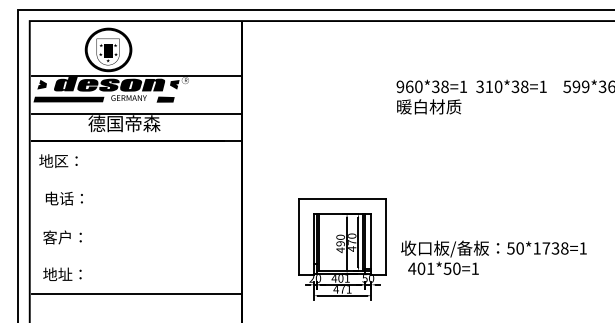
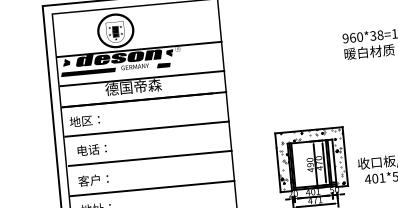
line: (136, 178) -> (146, 128), added
line: (137, 216) -> (150, 158), added
hatch: (342, 236) -> (311, 159), added
line: (136, 255) -> (152, 188), added

